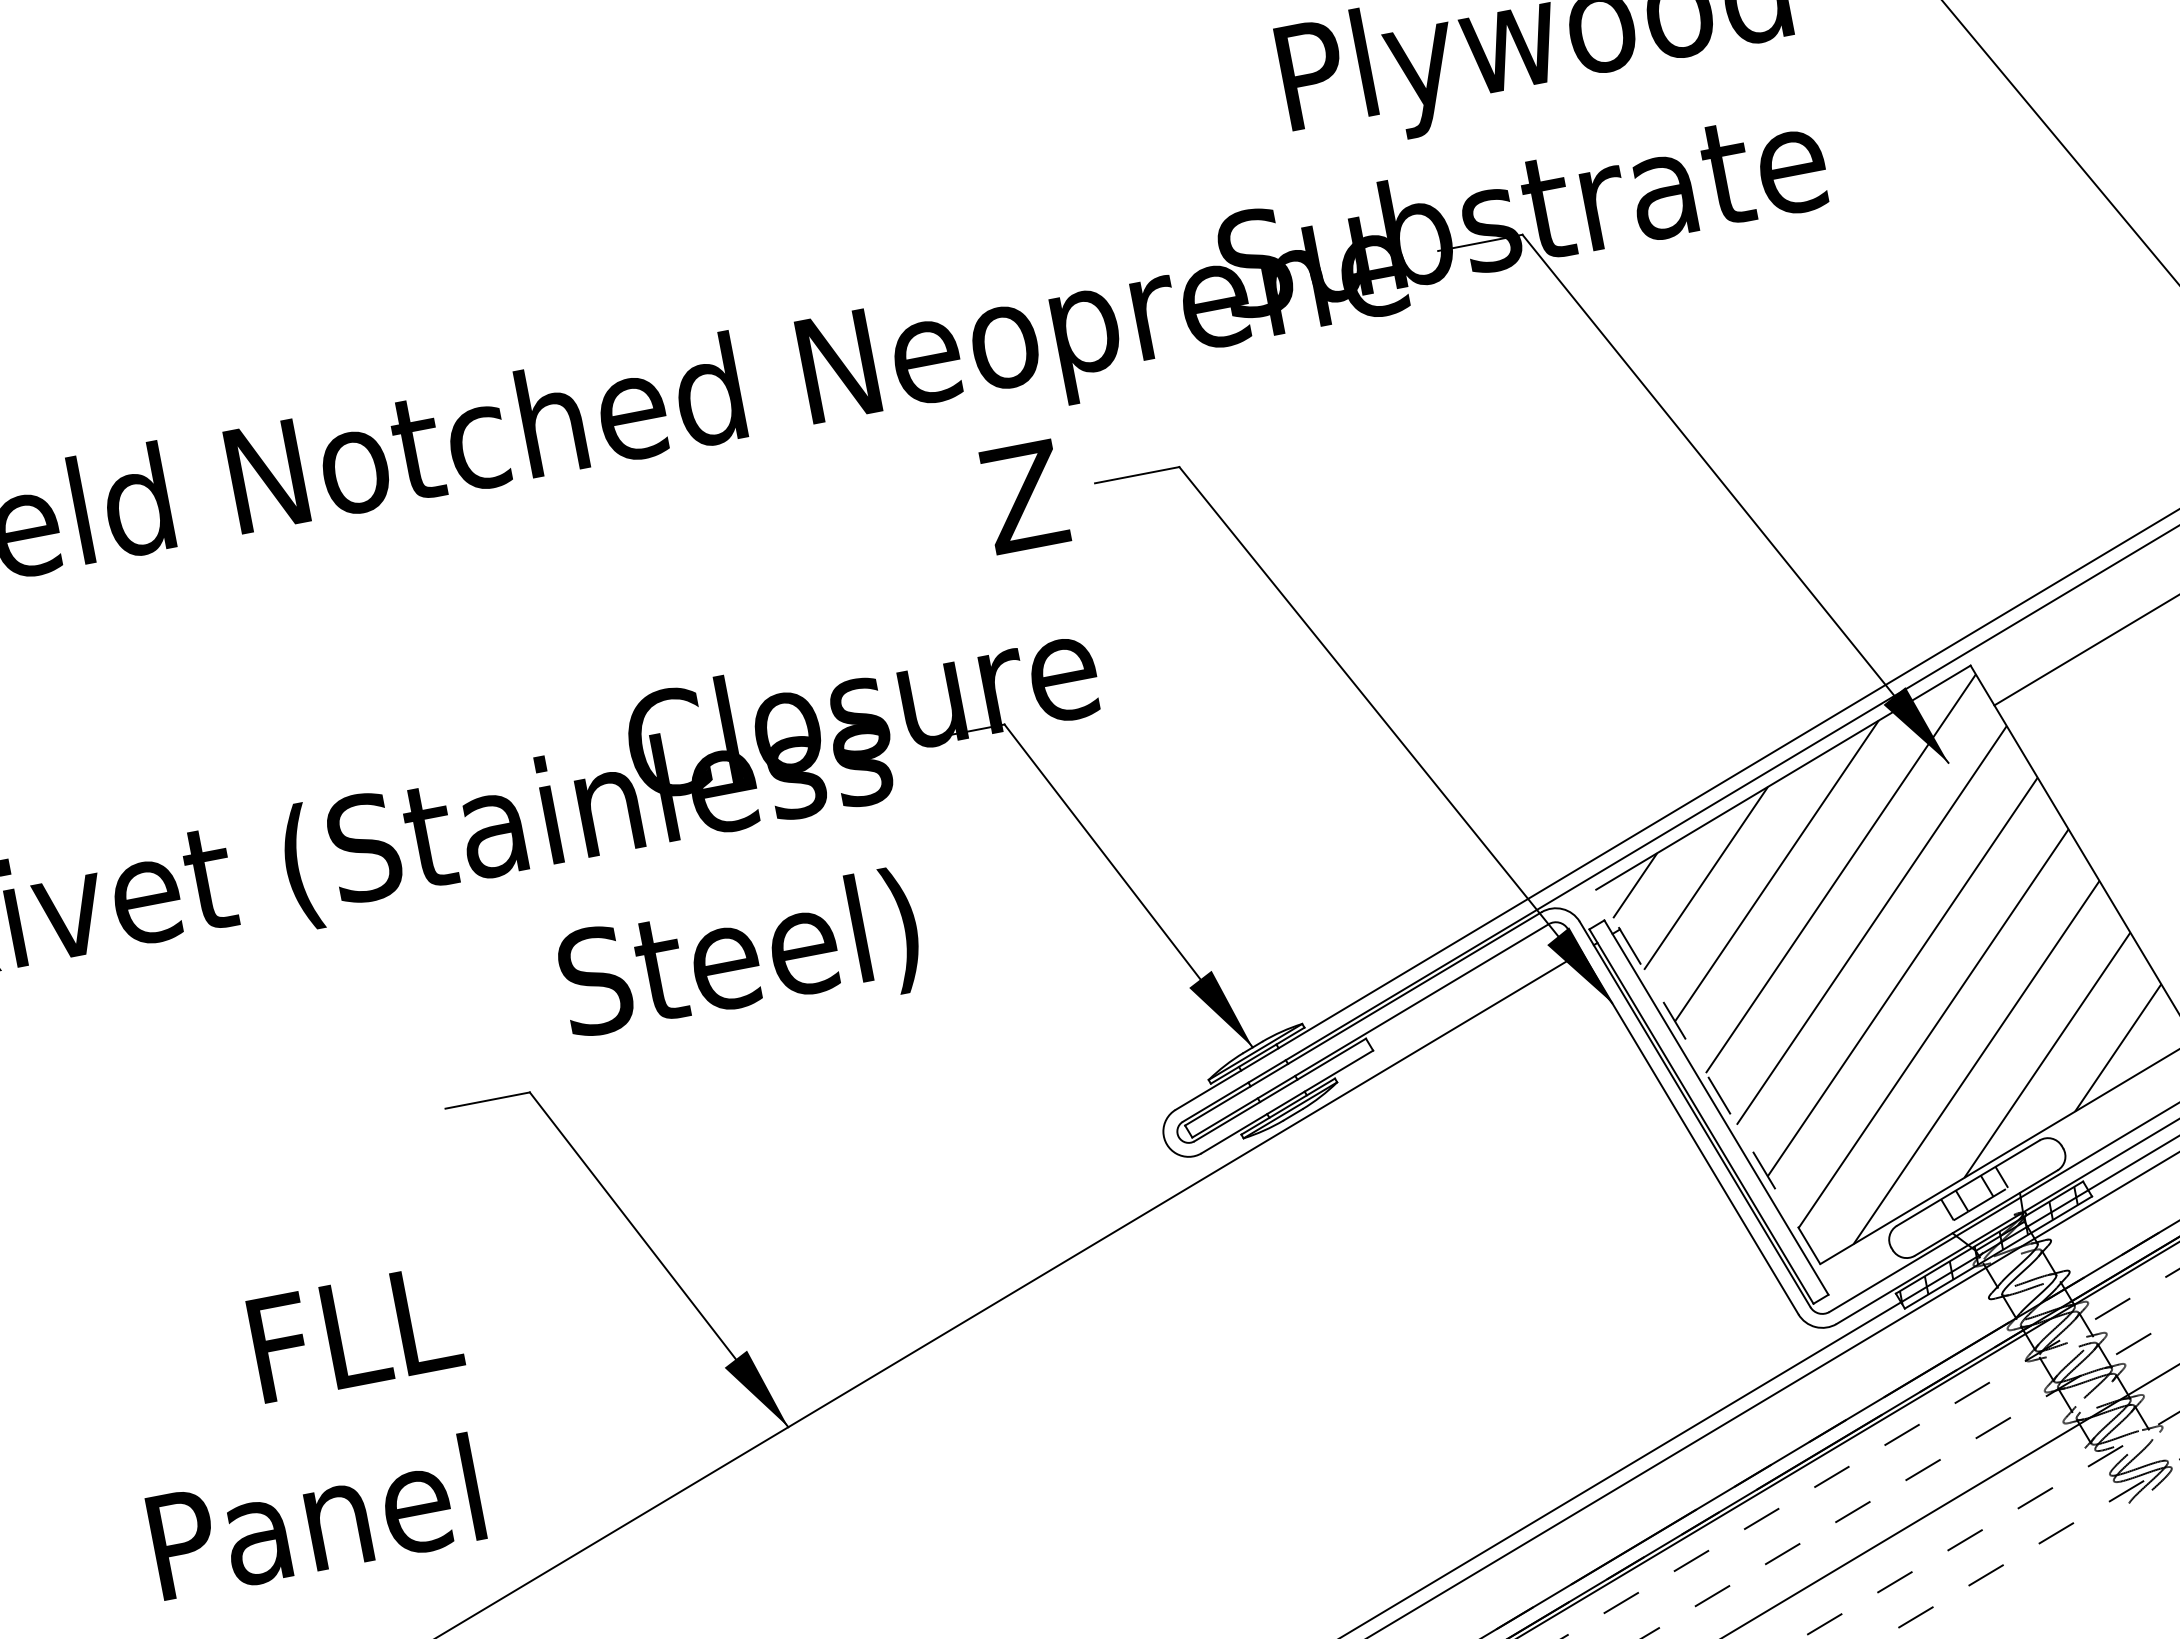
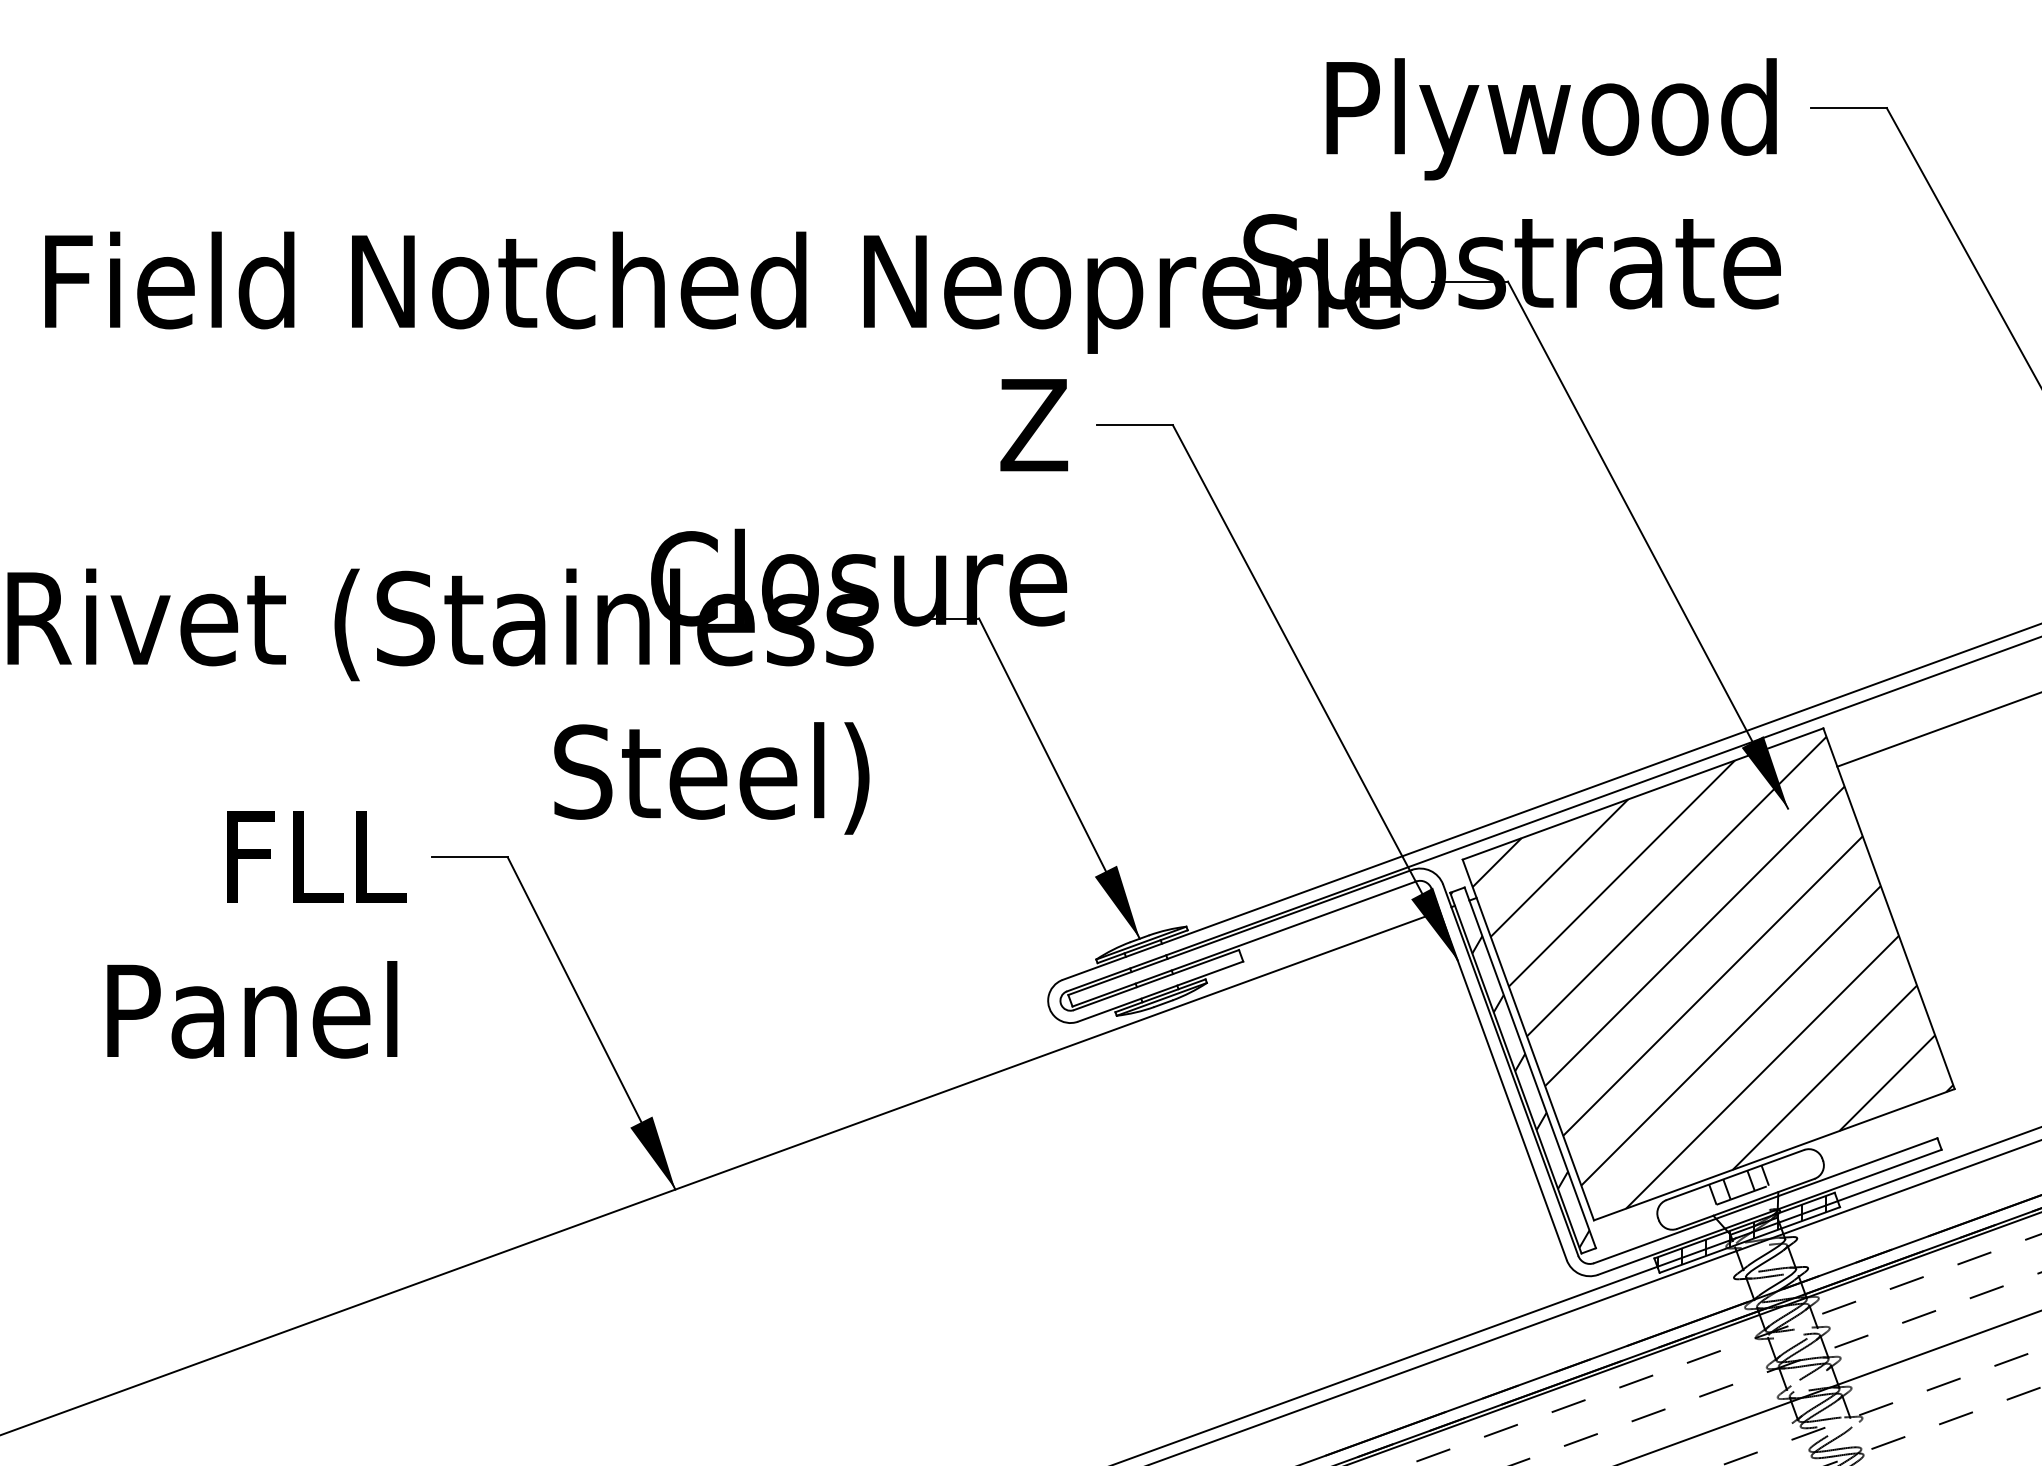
line: (1708, 1077) -> (1528, 1040), dashed -> solid
hatch: (1704, 1111) -> (1519, 1069), added
text: (304, 1432) -> (256, 934), moved

